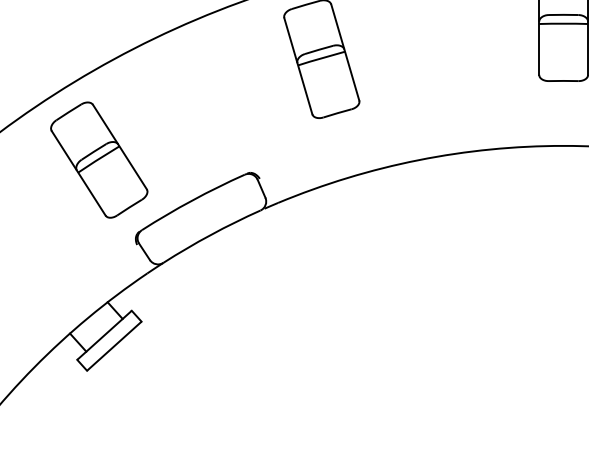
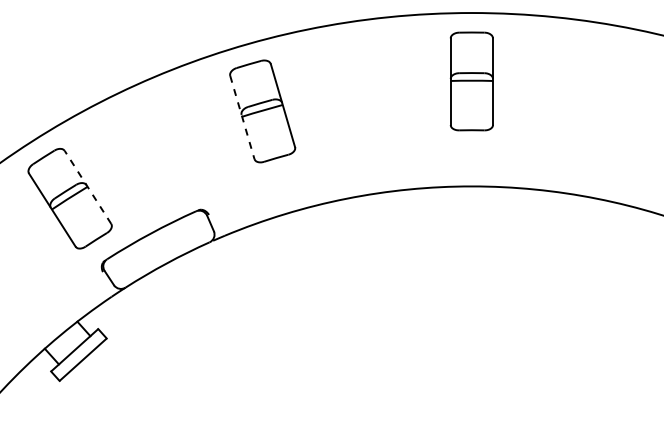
line: (298, 66) -> (242, 117), solid -> dashed
line: (119, 147) -> (87, 187), solid -> dashed

